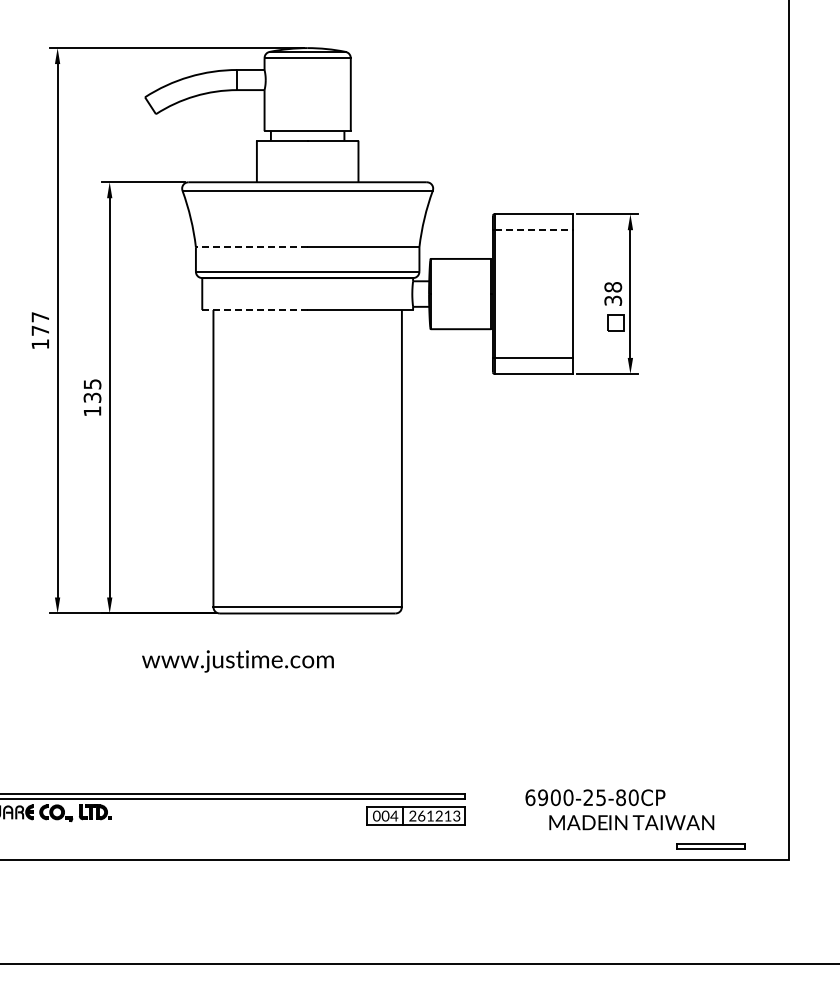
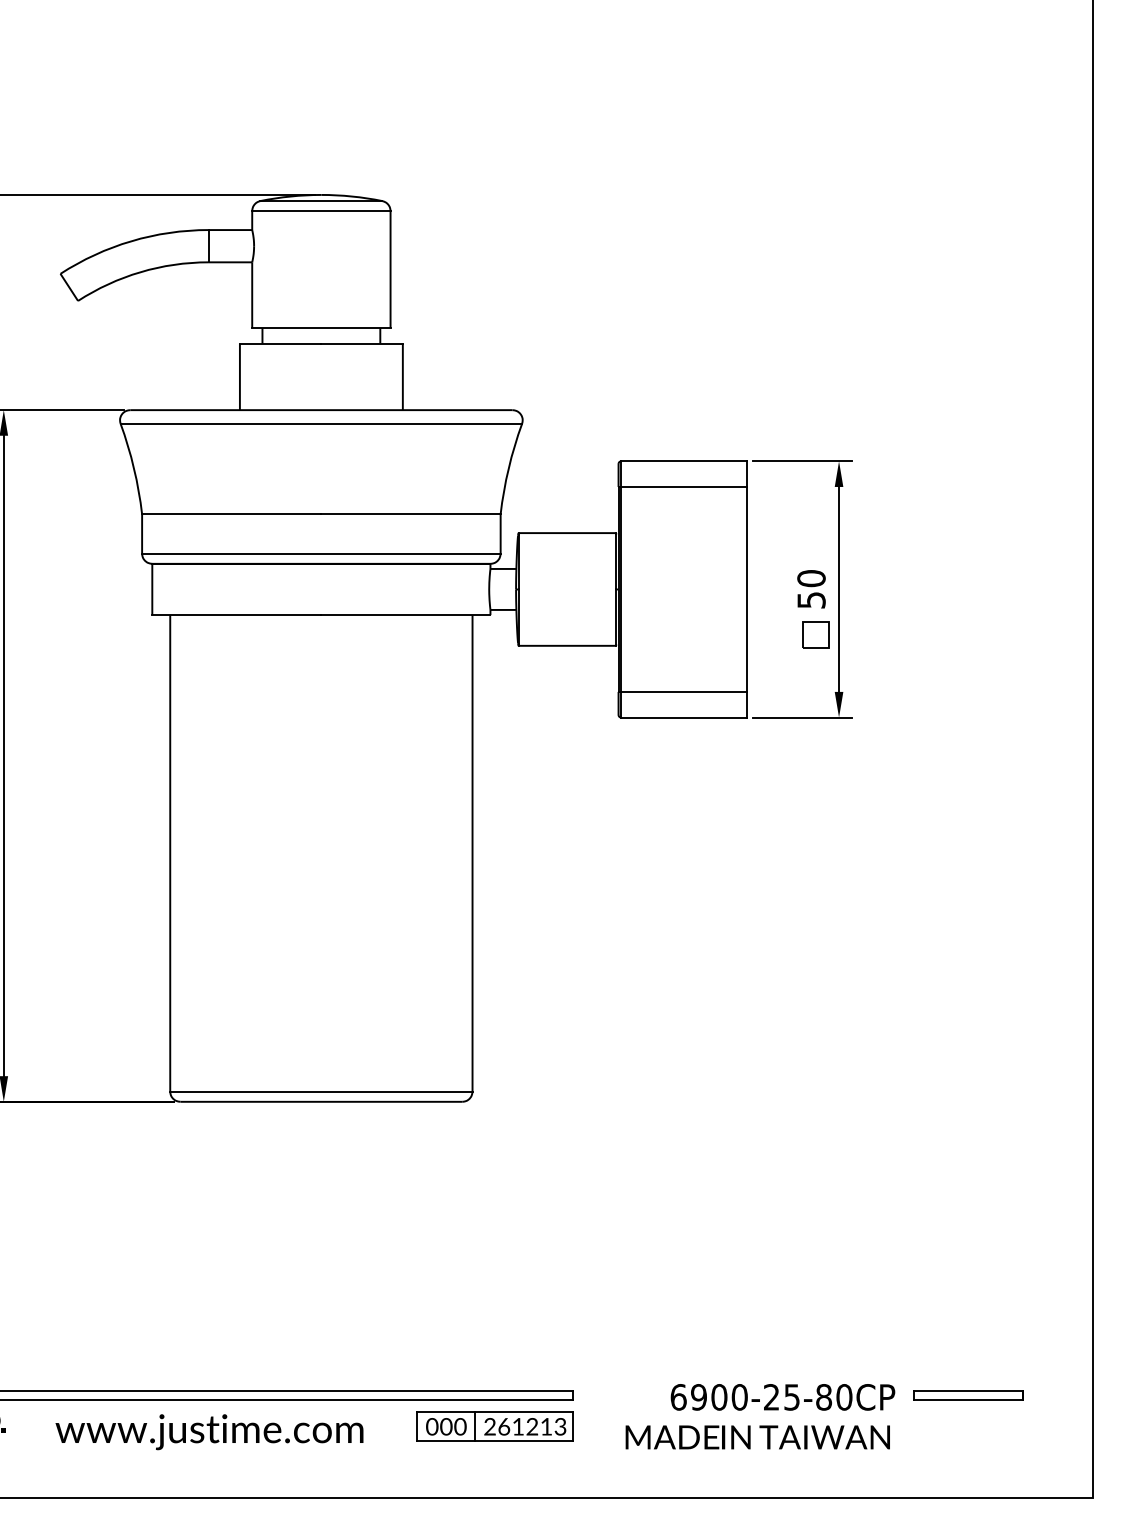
line: (534, 230) -> (685, 487), dashed -> solid
line: (251, 247) -> (231, 514), dashed -> solid
text: (612, 293) -> (810, 588), 38 -> 50
line: (254, 310) -> (236, 615), dashed -> solid
text: (237, 661) -> (208, 1432), moved
text: (394, 815) -> (460, 1425), 004 -> 000
text: (631, 822) -> (757, 1437), moved
part: (710, 846) -> (967, 1395), moved

